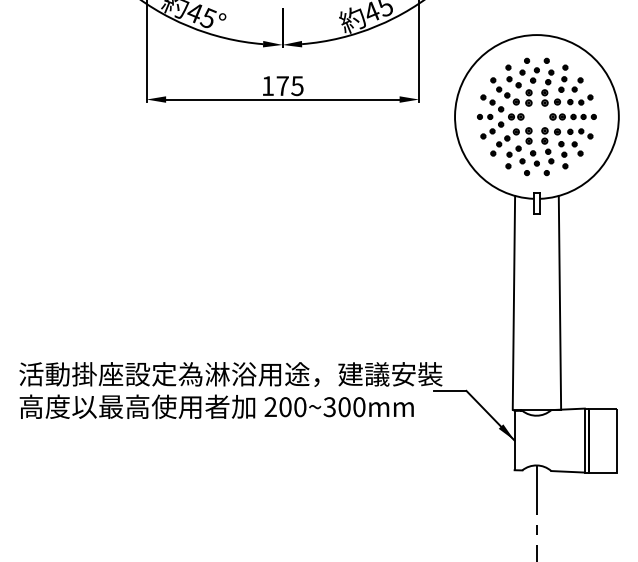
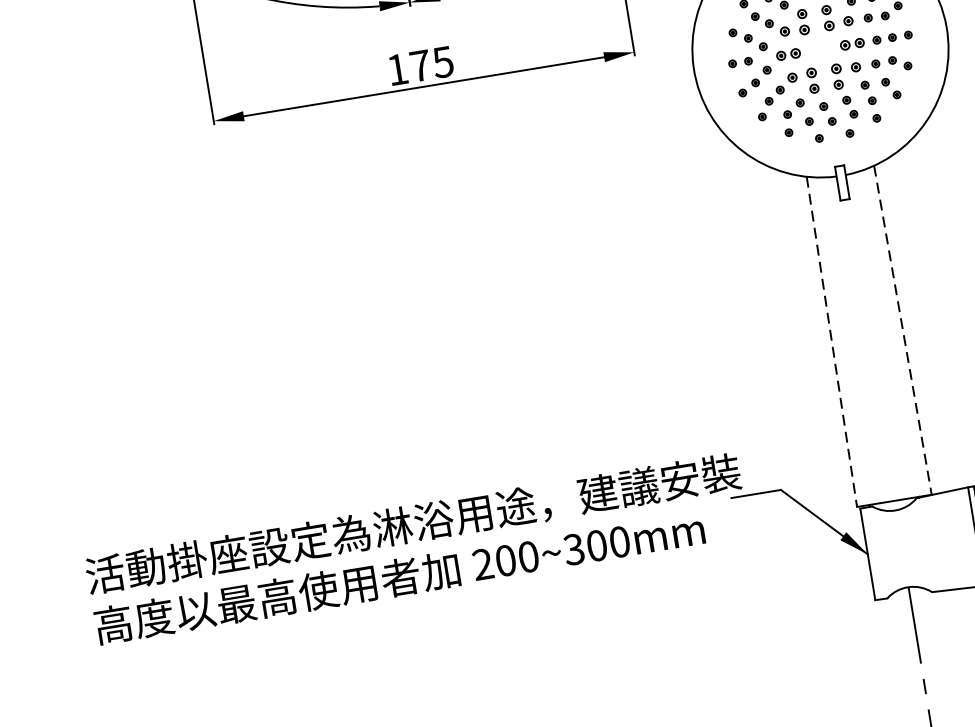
line: (513, 302) -> (831, 341), solid -> dashed
line: (559, 302) -> (902, 330), solid -> dashed

